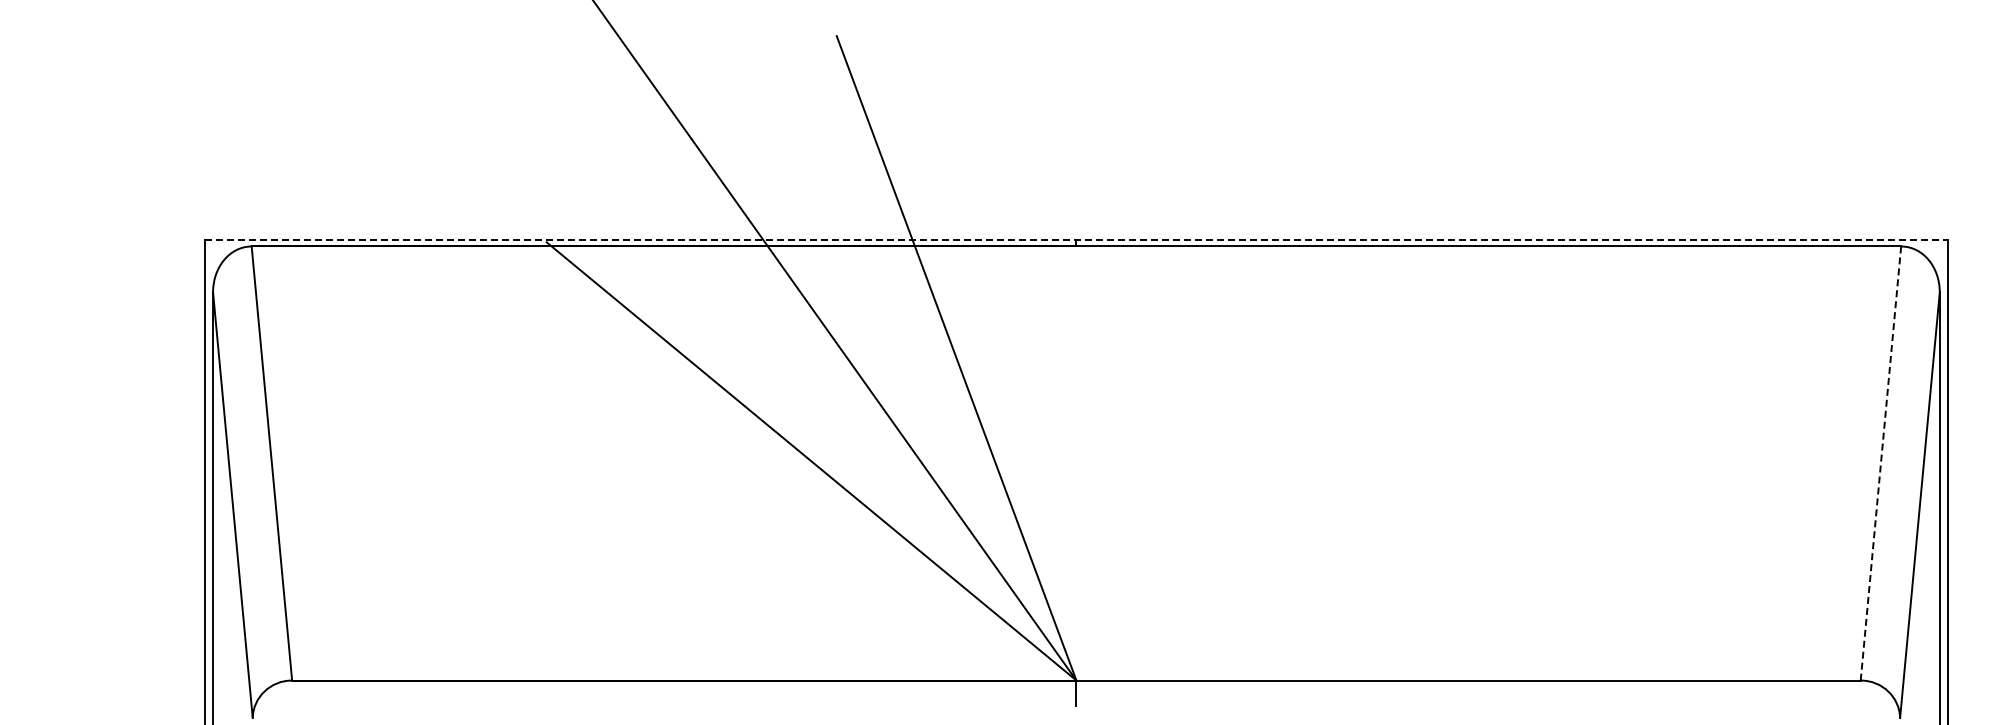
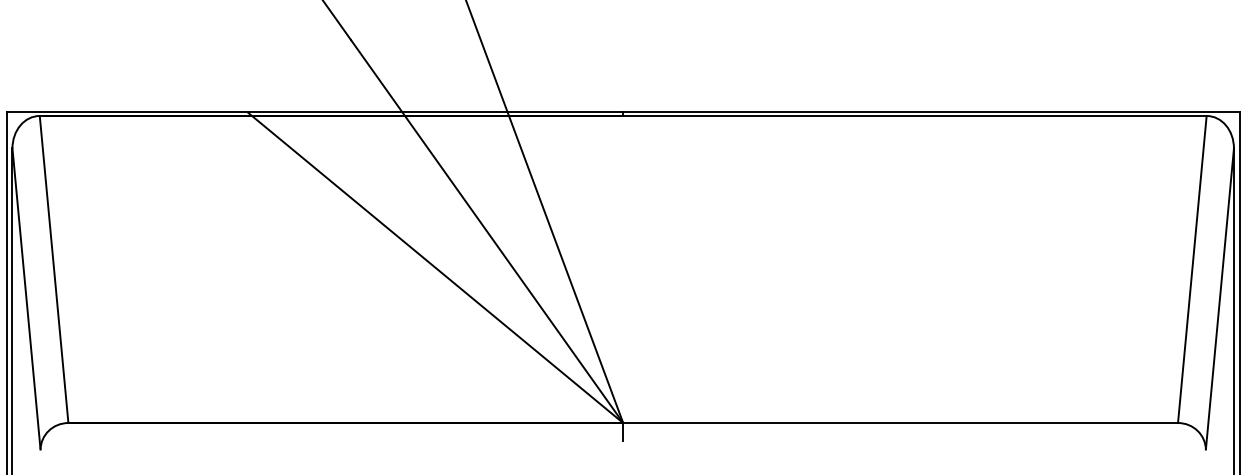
line: (1076, 240) -> (623, 111), dashed -> solid
line: (1880, 463) -> (1192, 269), dashed -> solid

